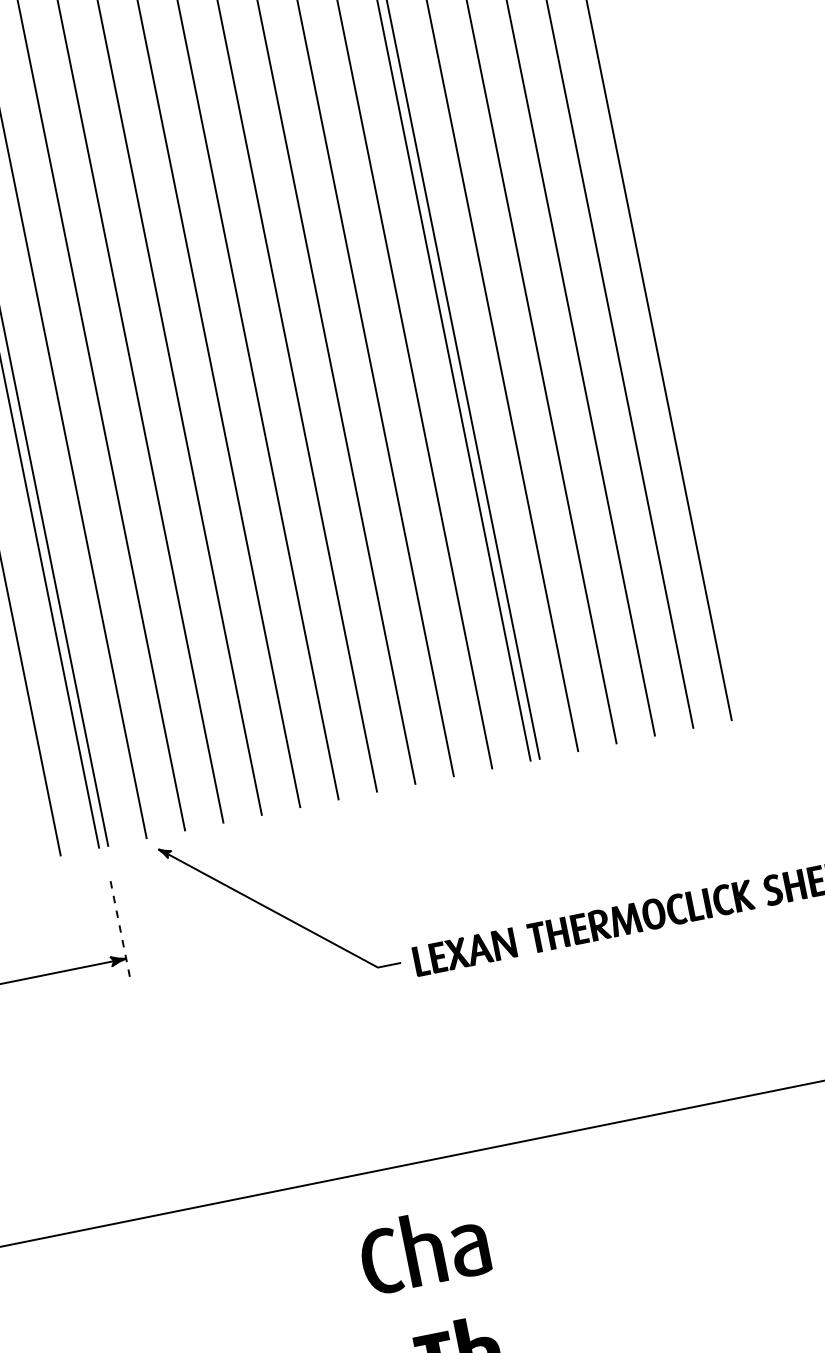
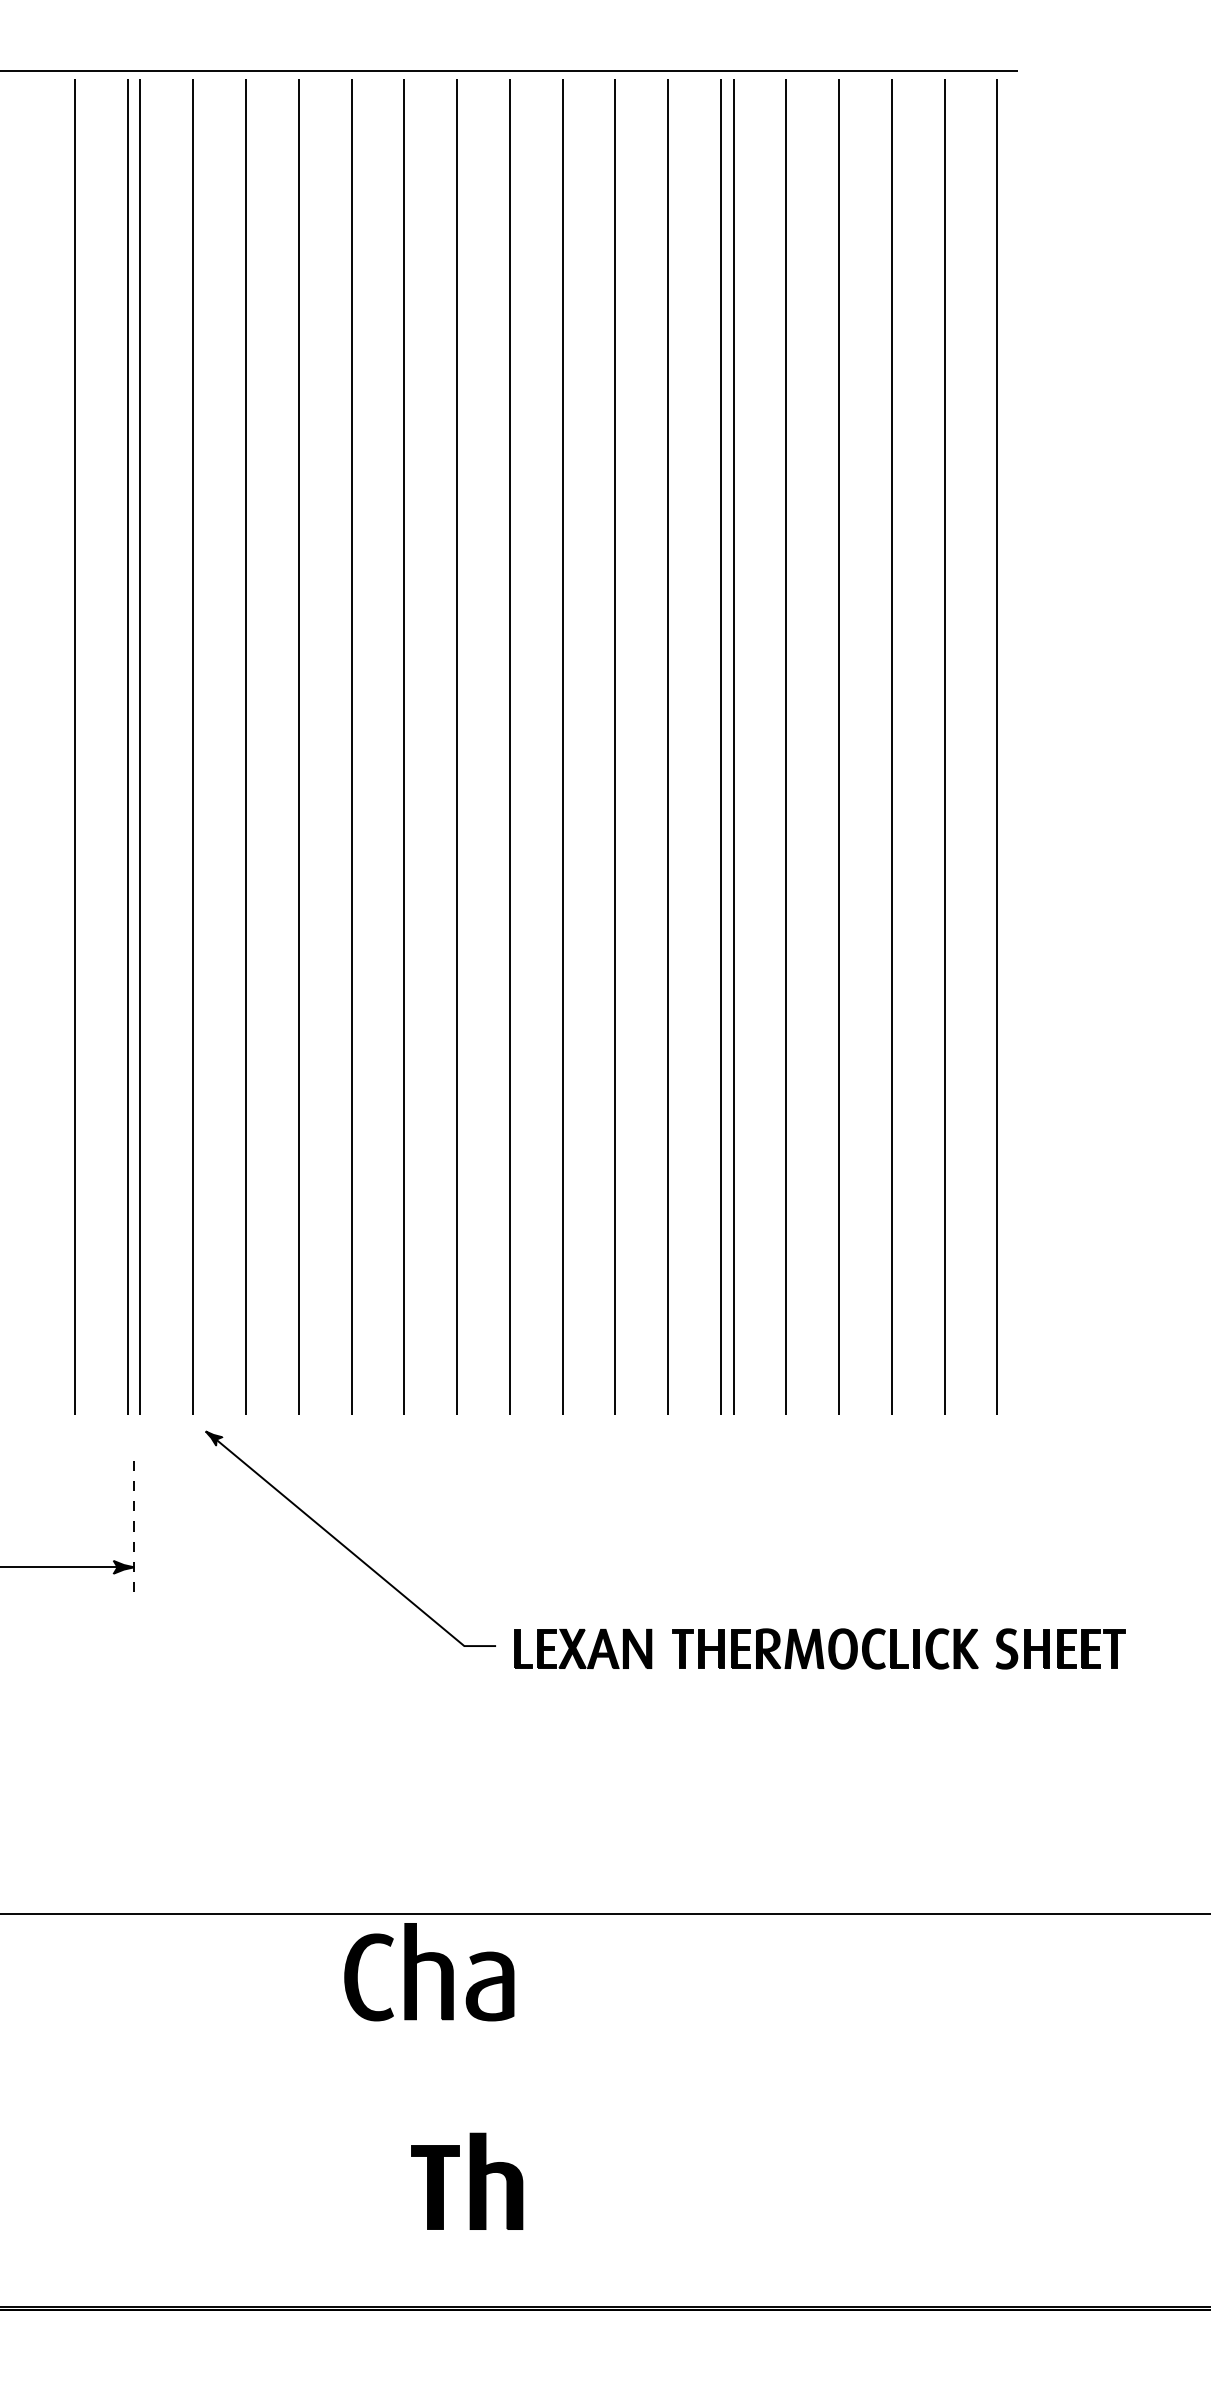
part: (424, 1240) -> (432, 1961), moved

